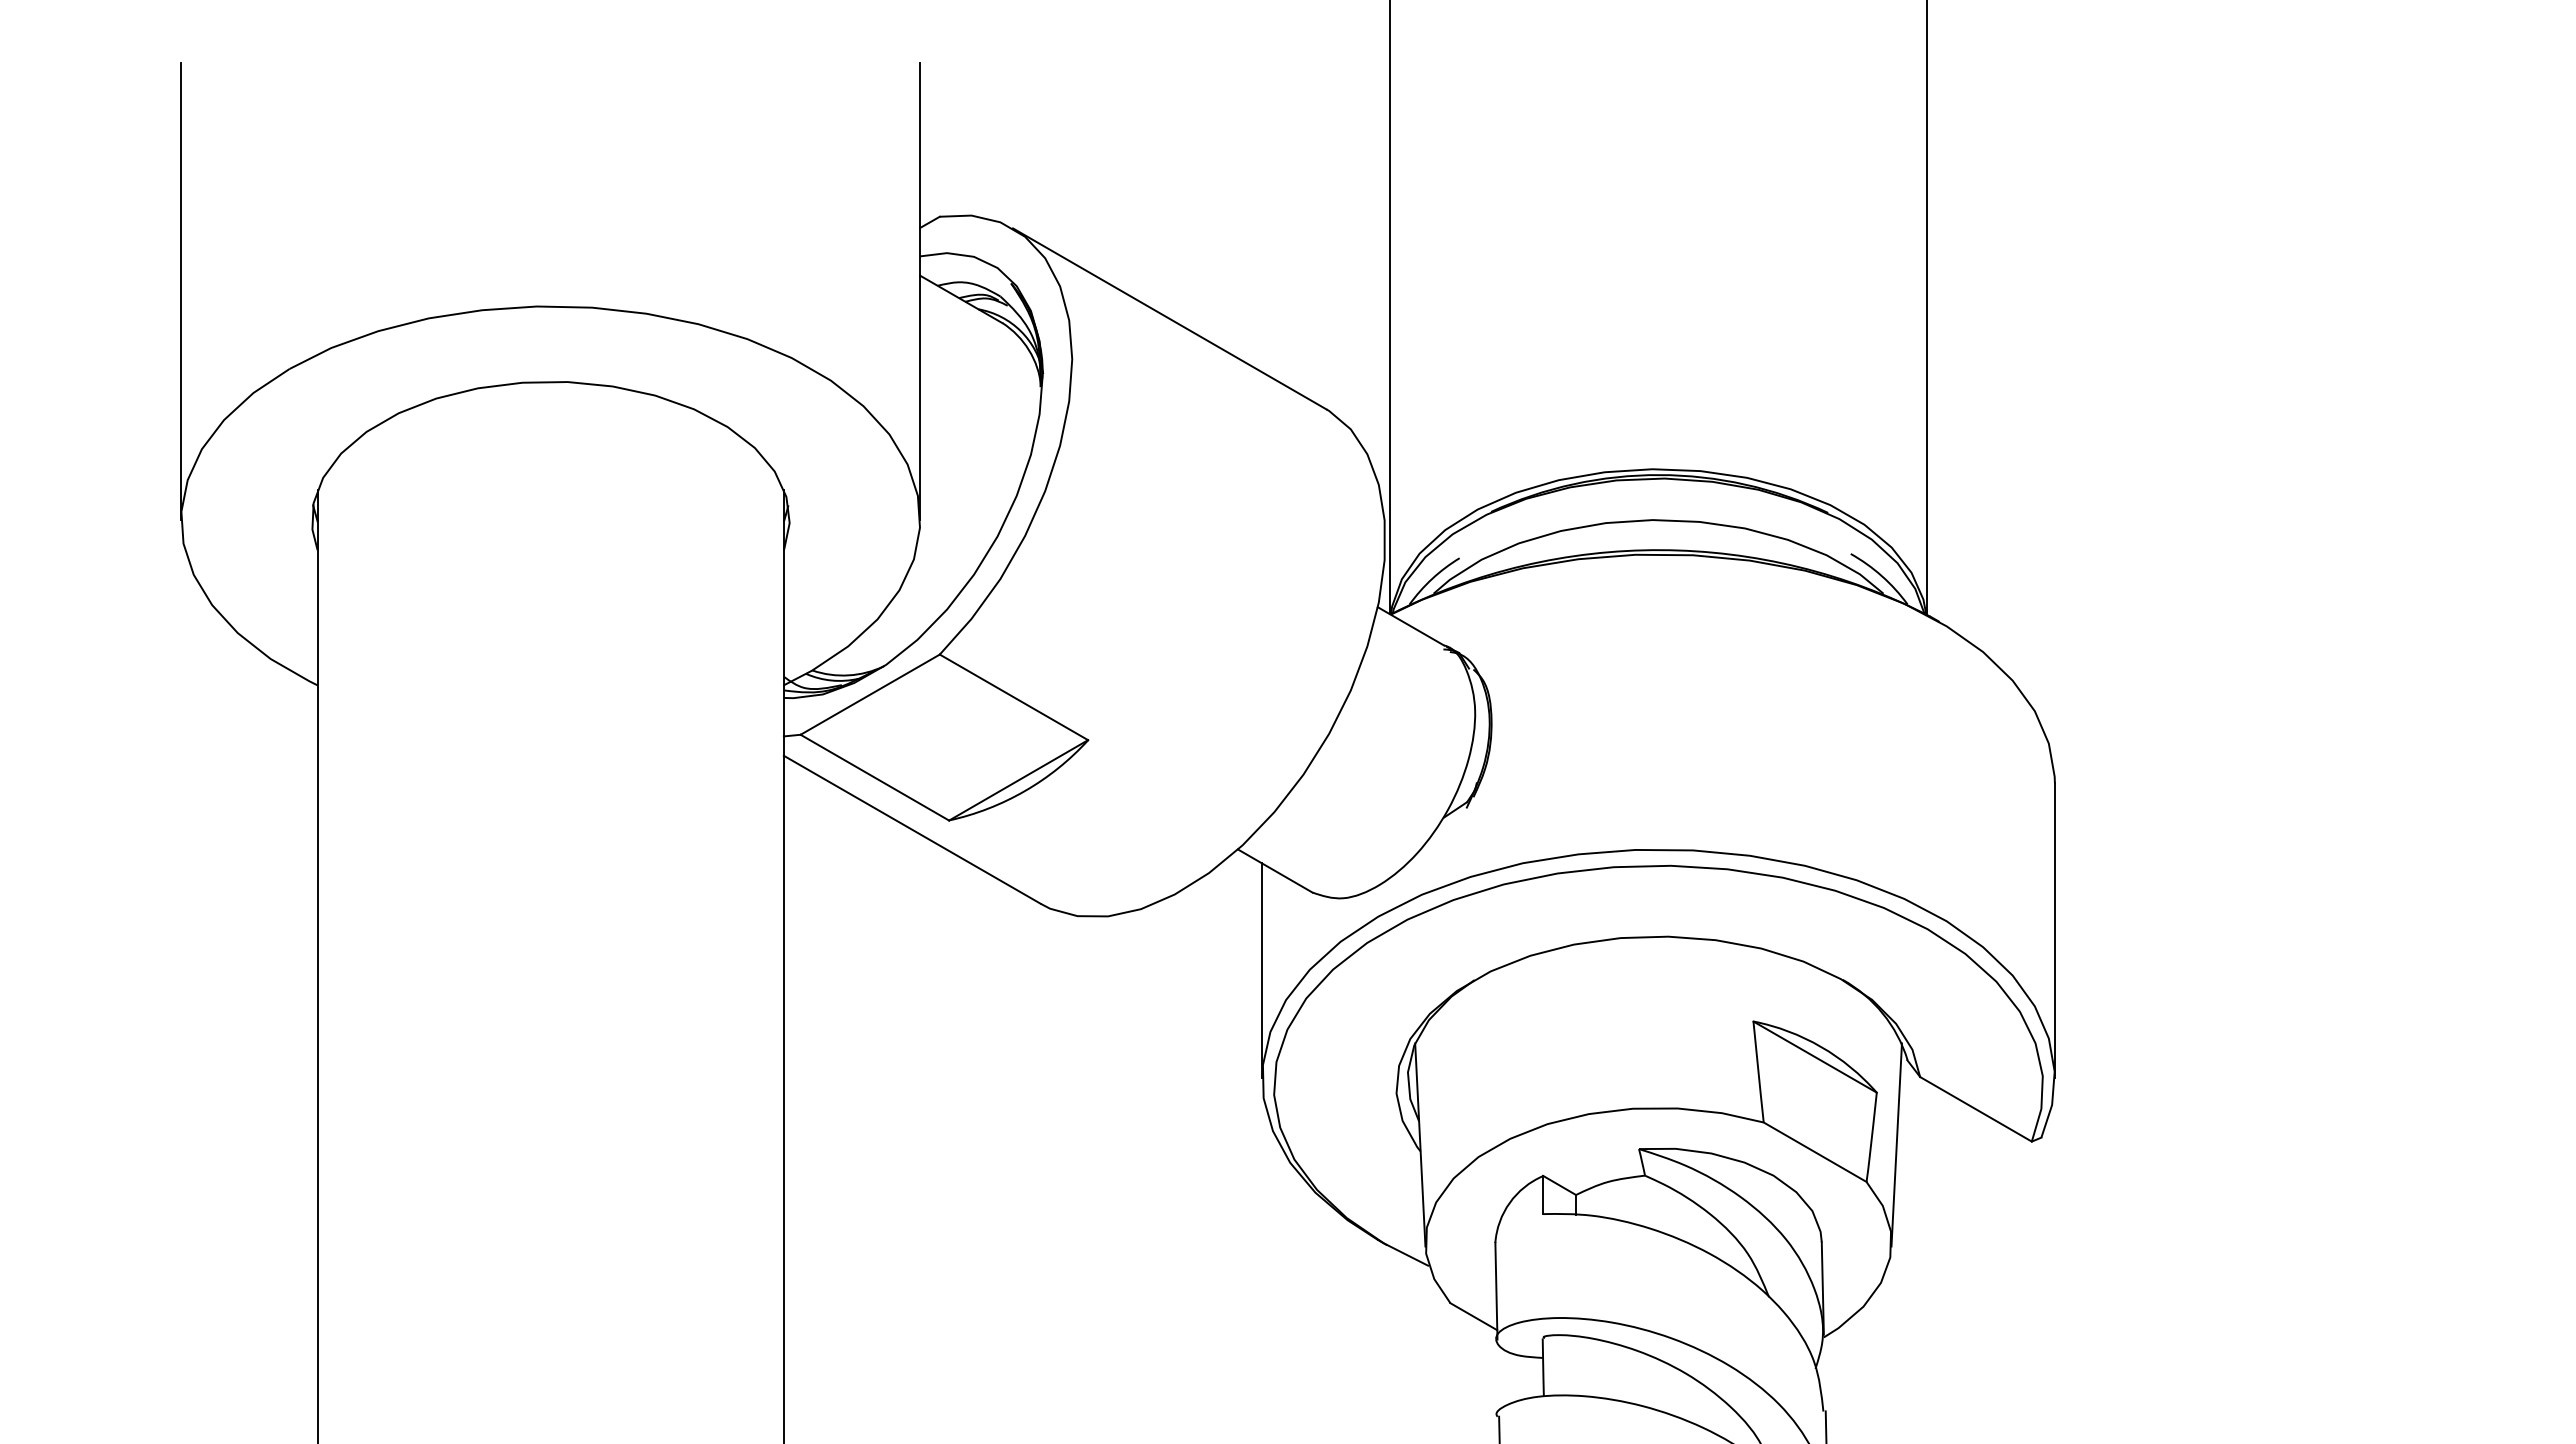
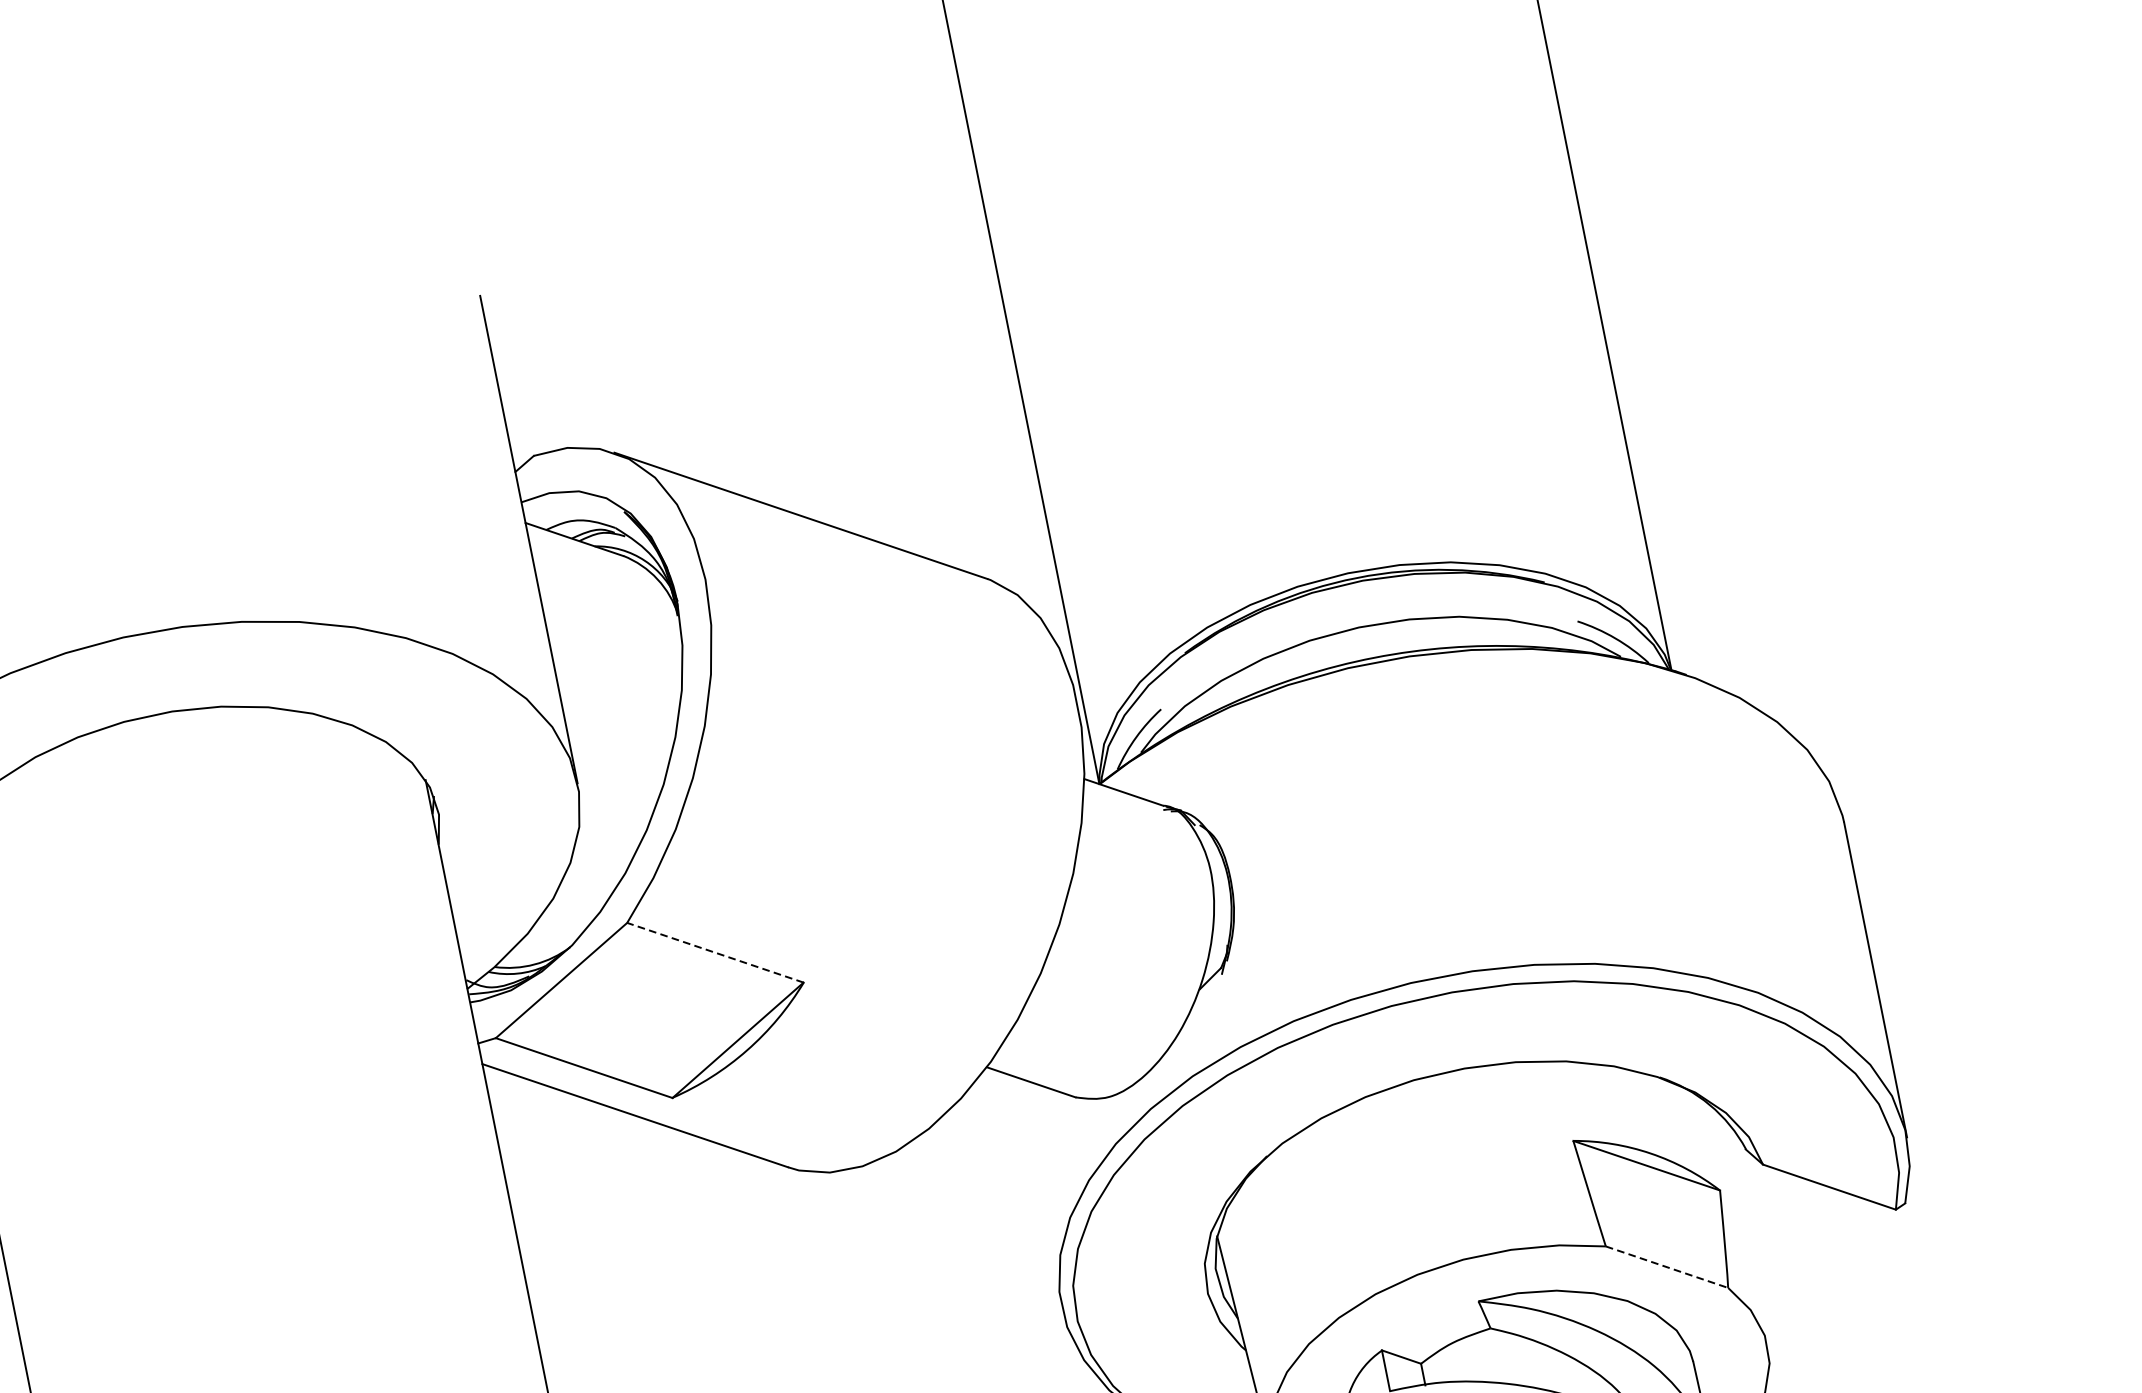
line: (1013, 697) -> (714, 952), solid -> dashed
line: (1262, 970) -> (1038, 1191), removed
line: (1896, 1144) -> (1752, 1241), removed
line: (1815, 1152) -> (1667, 1267), solid -> dashed

